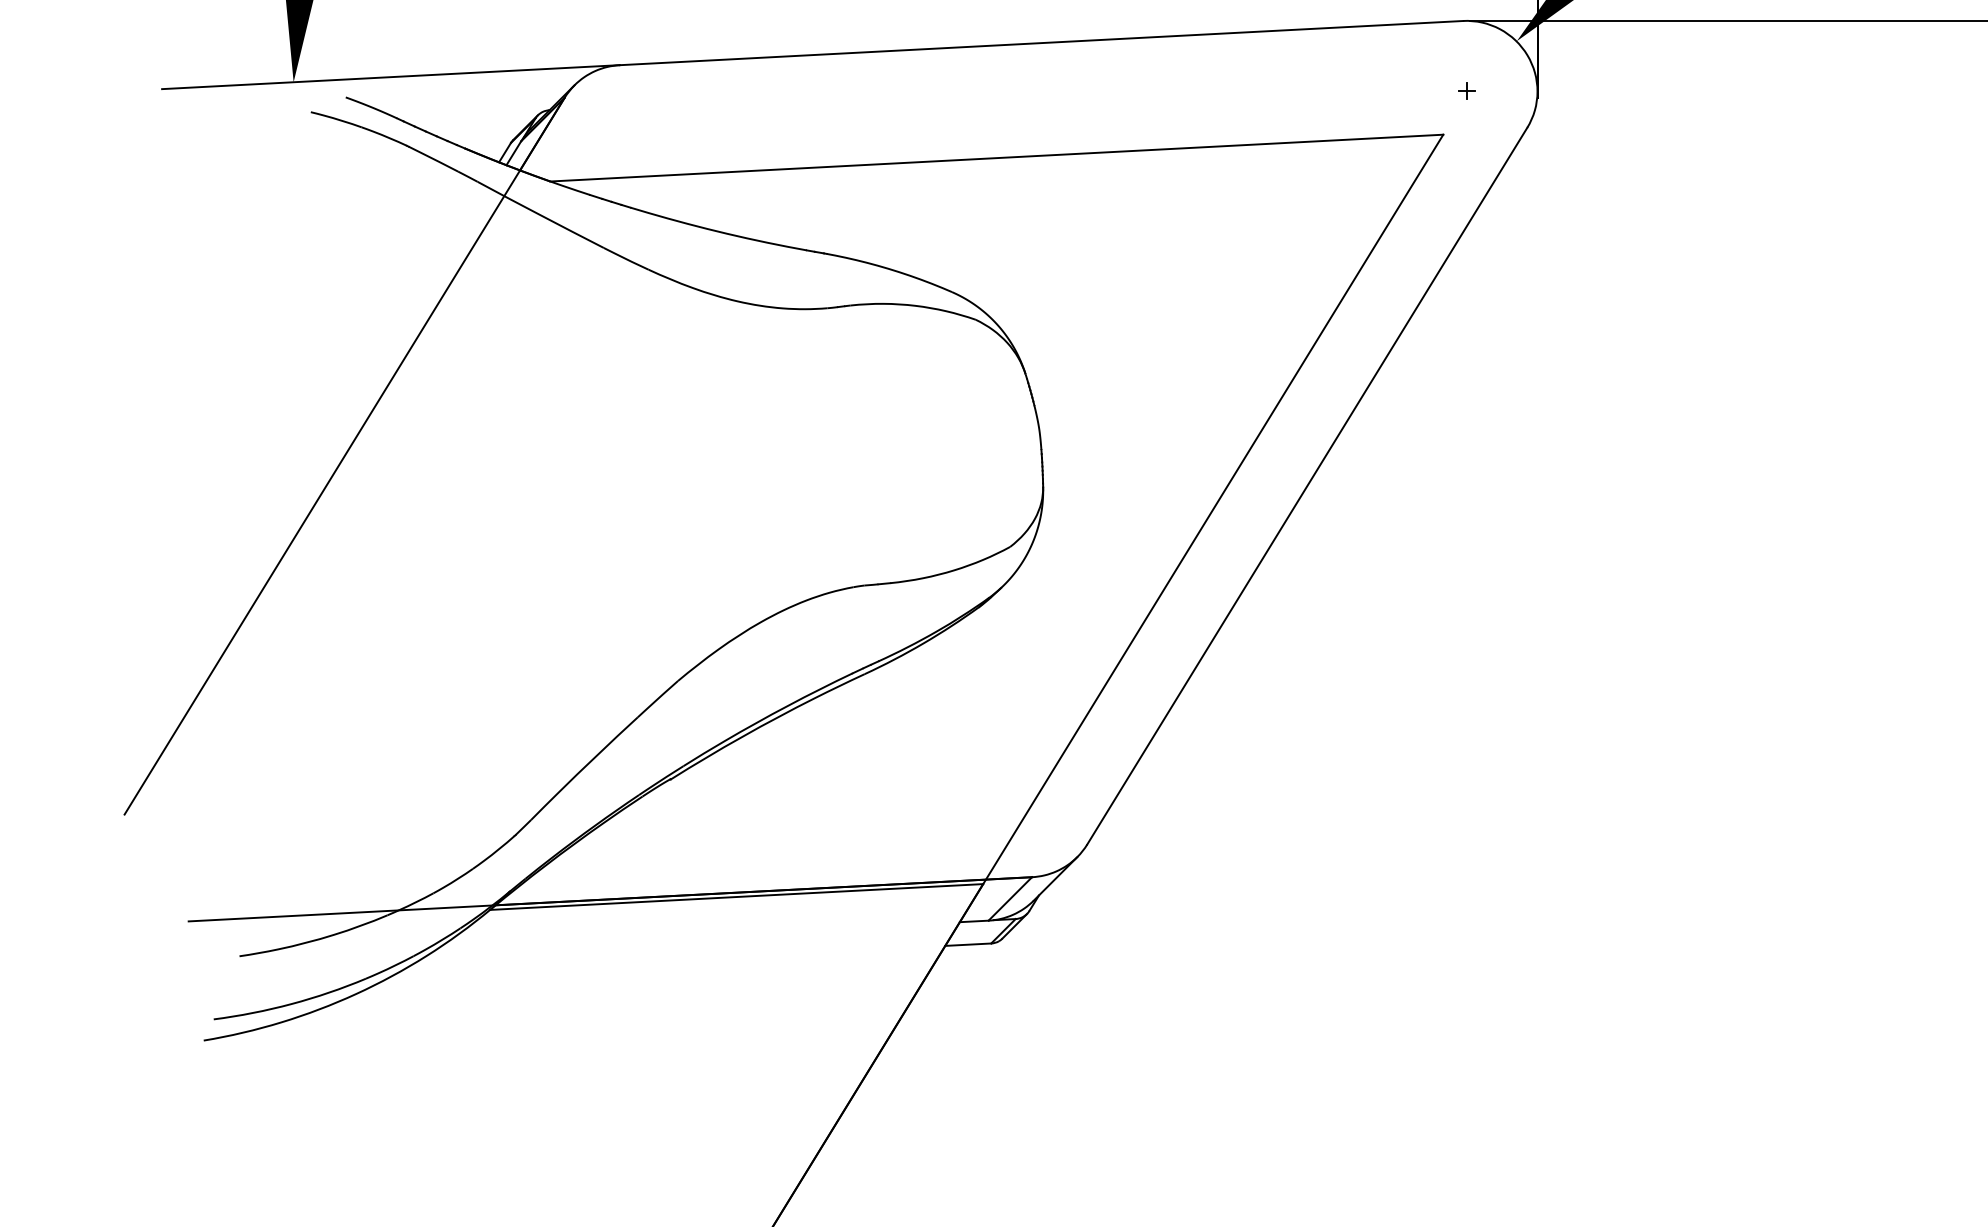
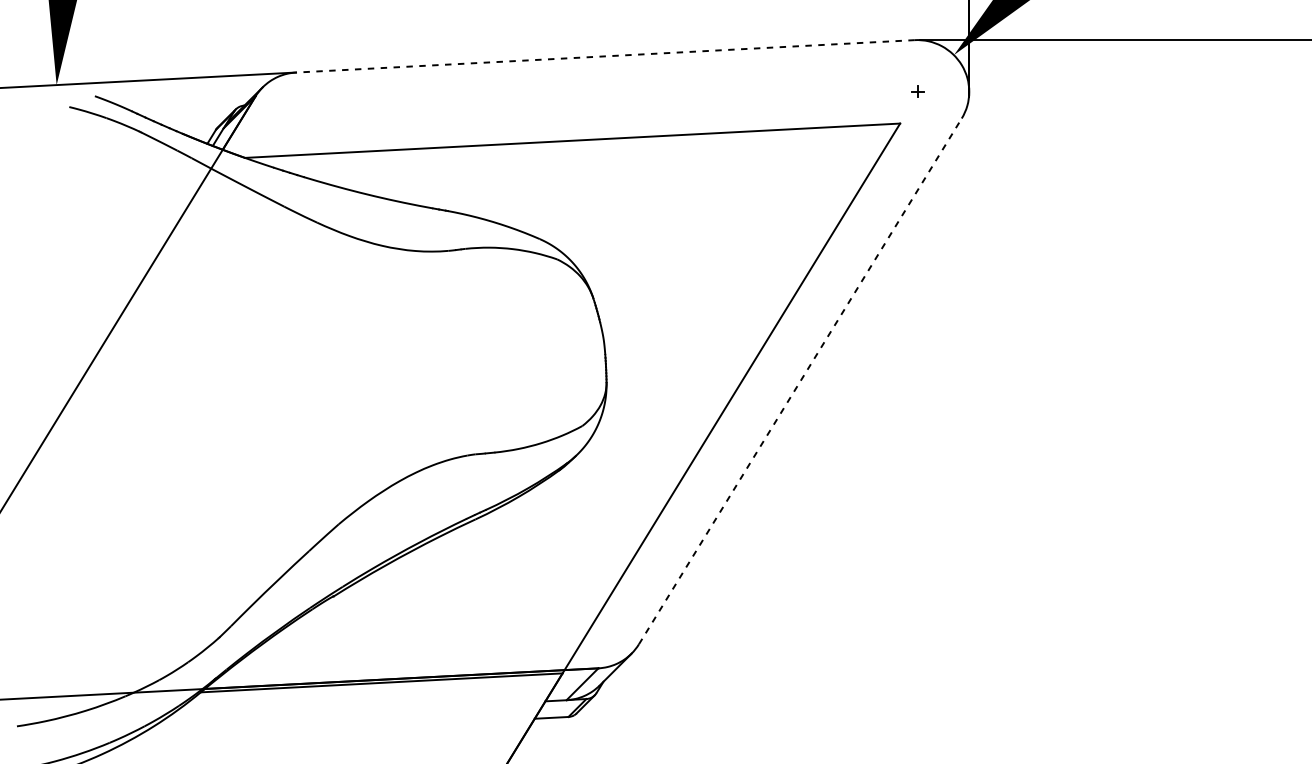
line: (1041, 43) -> (605, 56), solid -> dashed
line: (1307, 485) -> (800, 380), solid -> dashed

